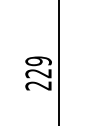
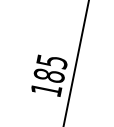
text: (38, 73) -> (49, 75), 229 -> 185

